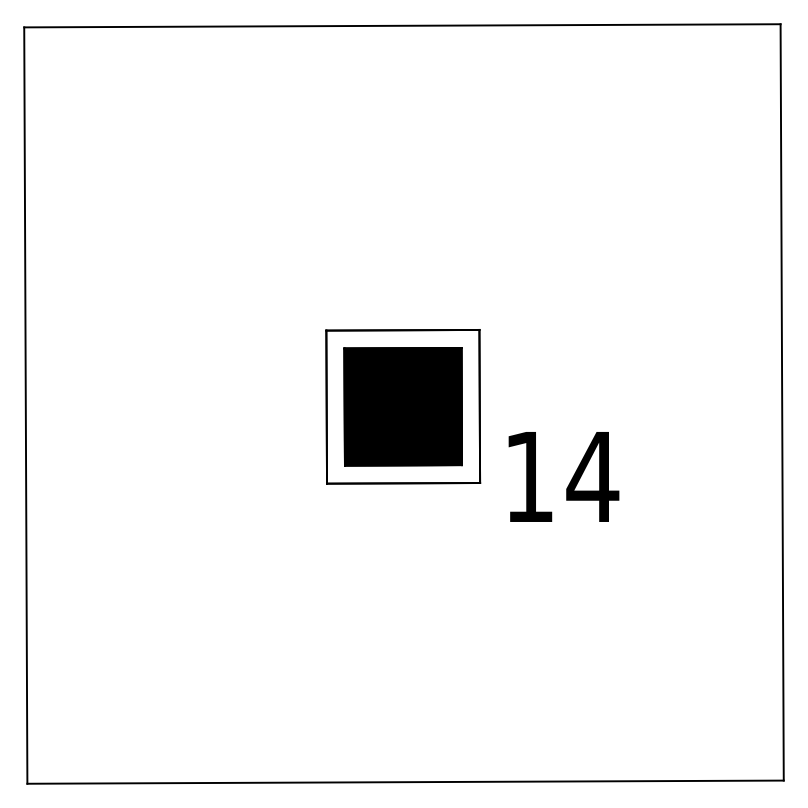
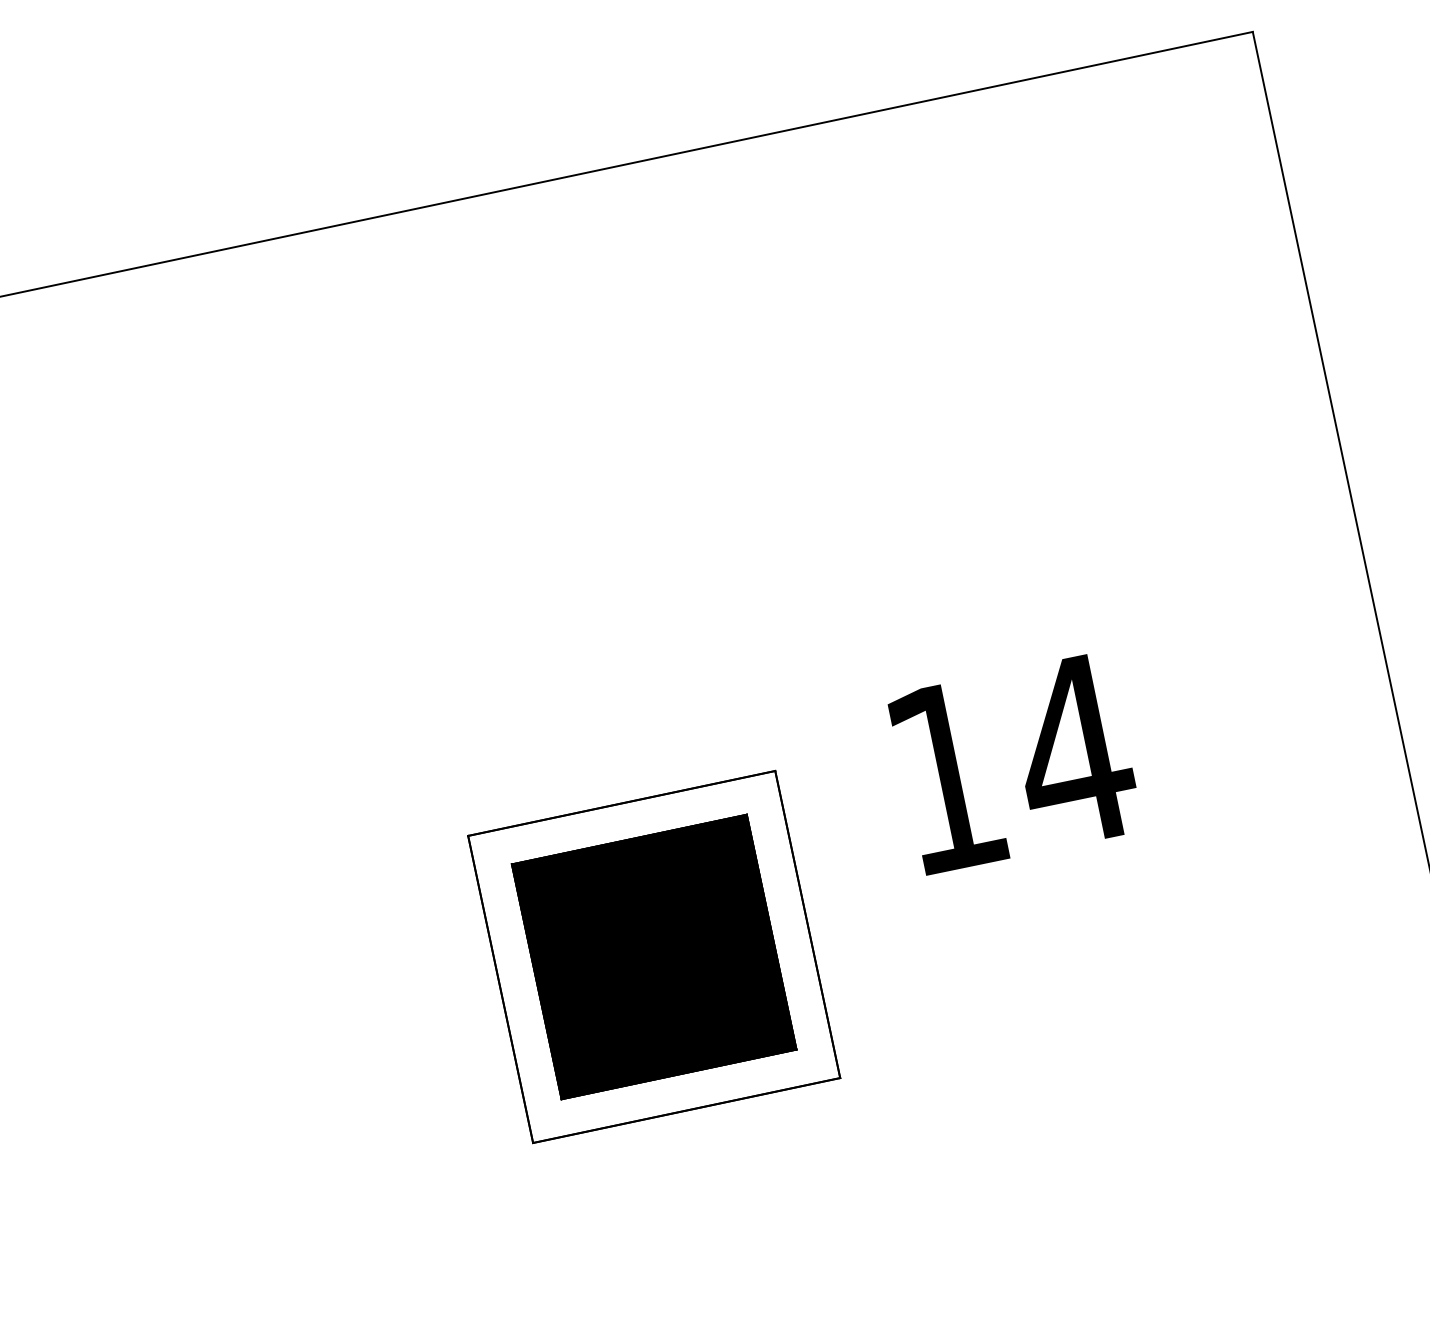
text: (563, 476) -> (1014, 762), moved

